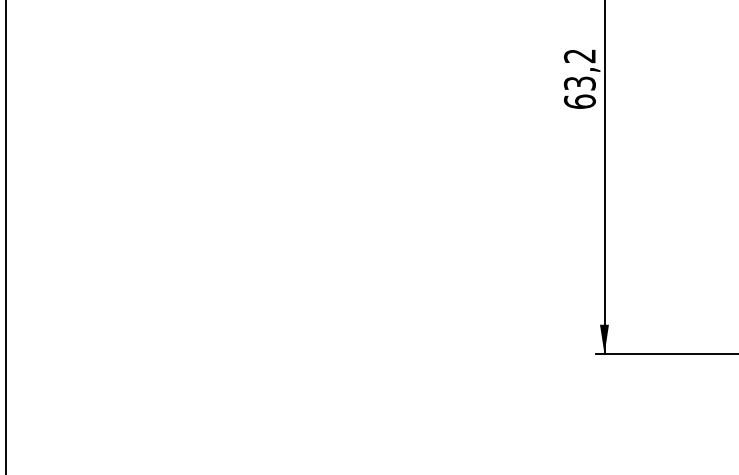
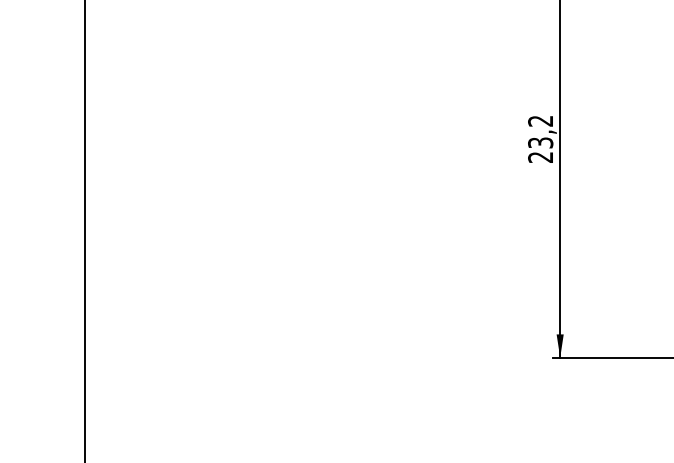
text: (579, 101) -> (540, 157), 63,2 -> 23,2

